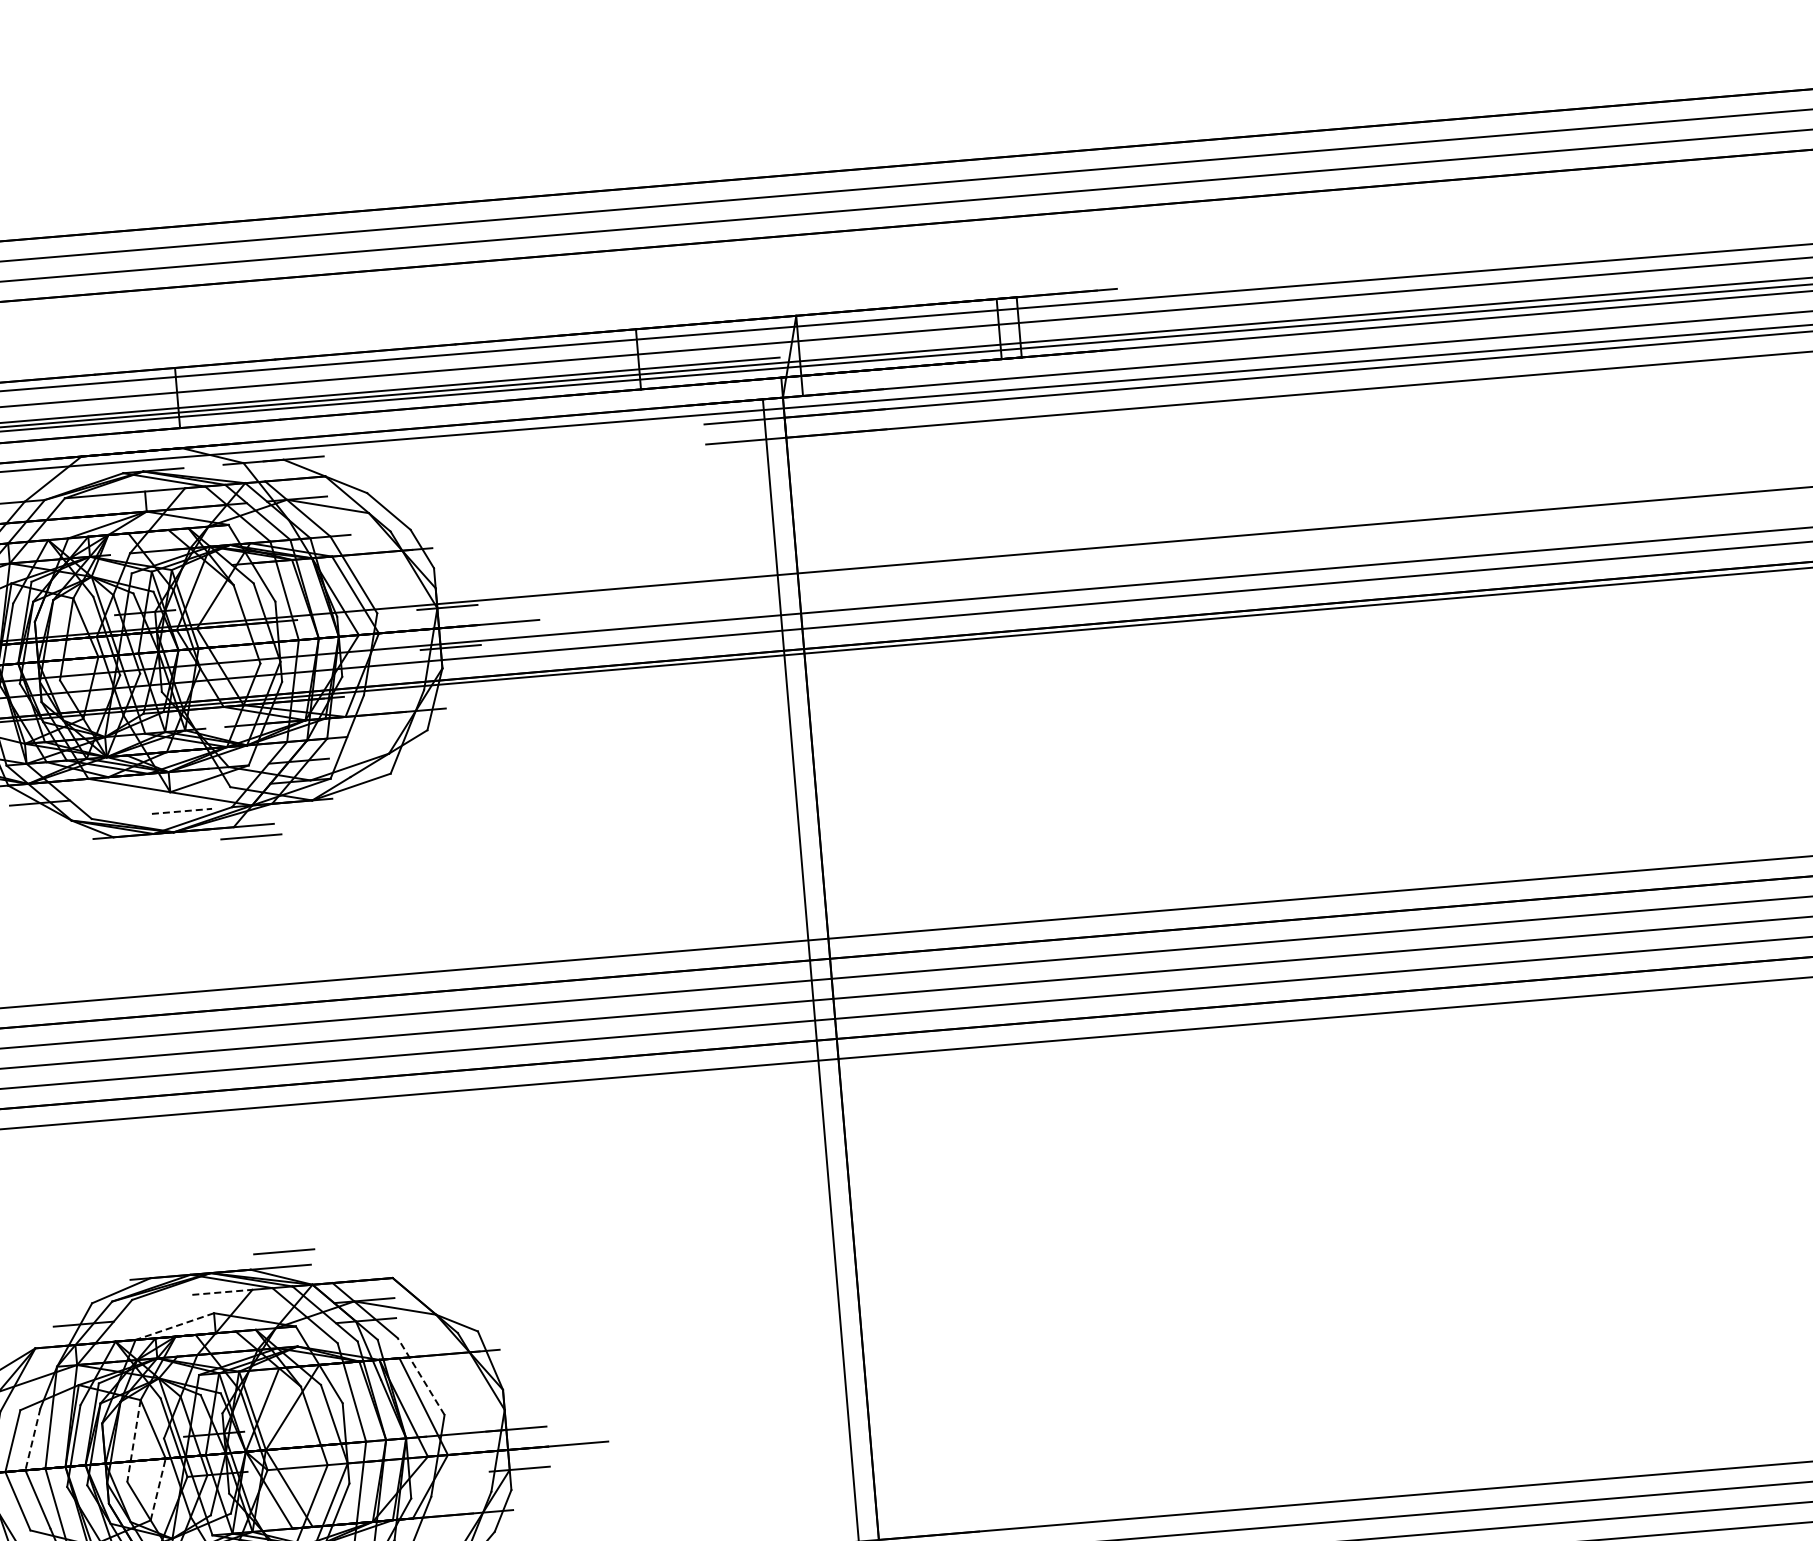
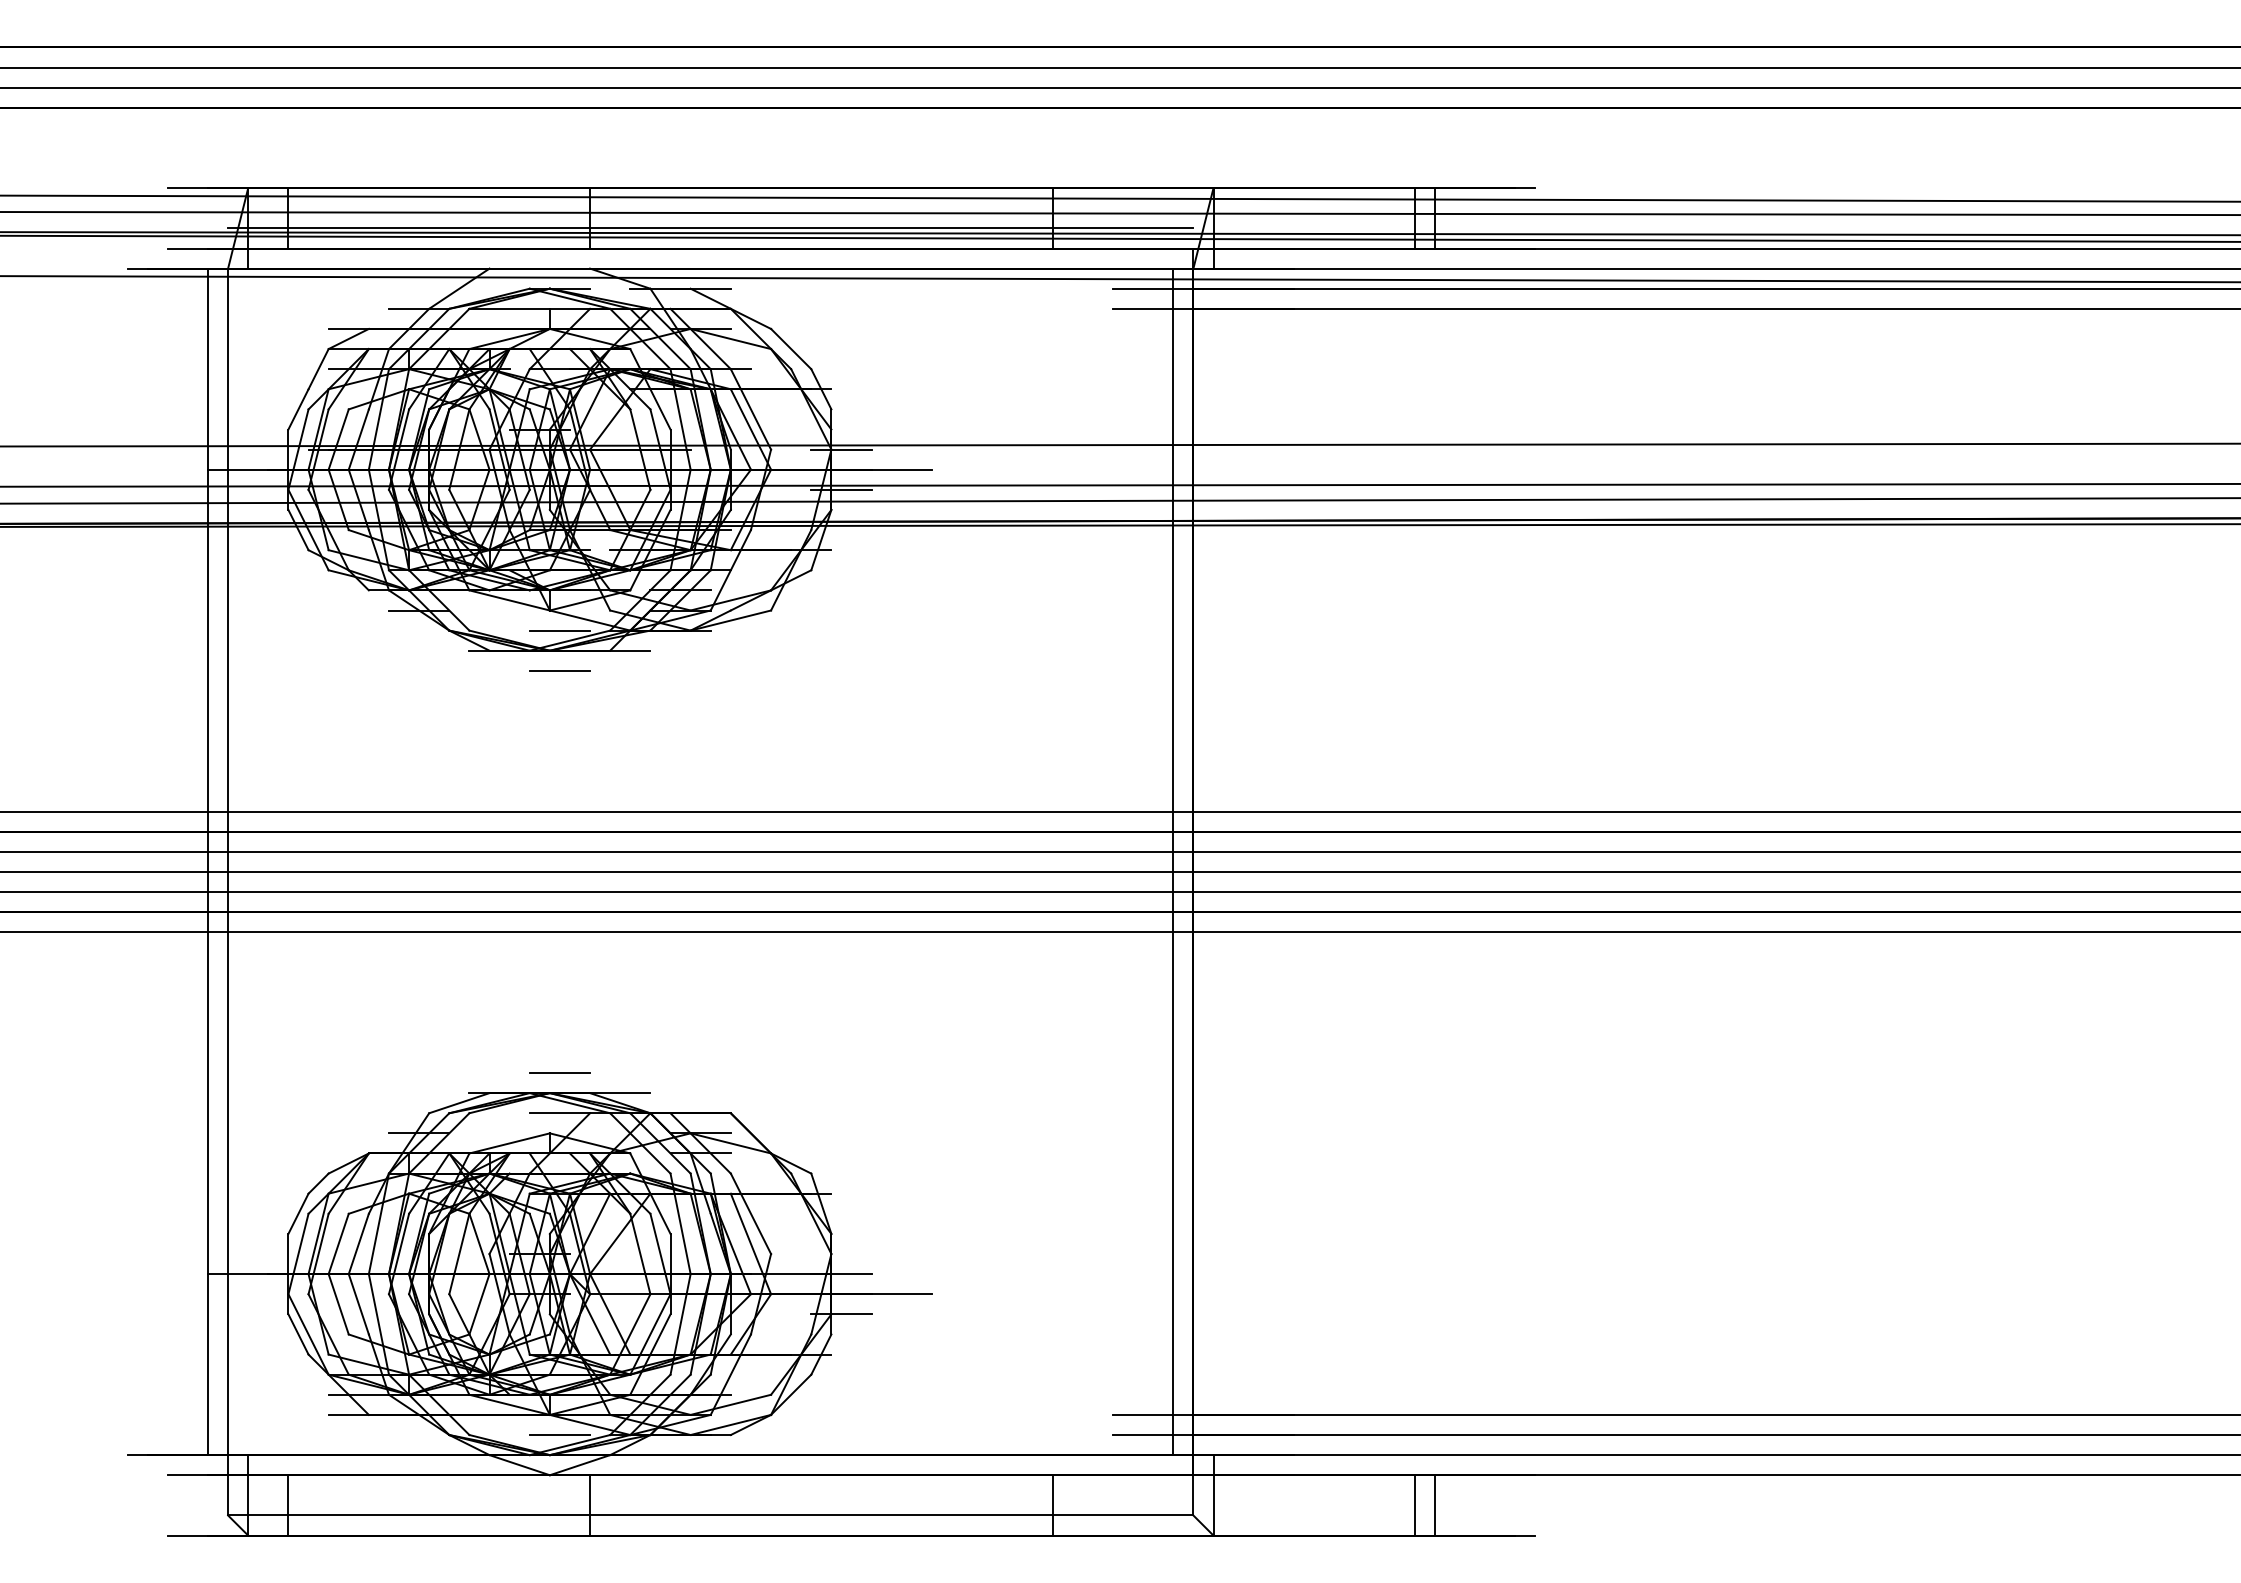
line: (182, 811) -> (560, 630), dashed -> solid
line: (250, 836) -> (559, 670), moved
line: (283, 1251) -> (559, 1072), moved
line: (222, 1292) -> (560, 1113), dashed -> solid
line: (174, 1326) -> (509, 1143), dashed -> solid
line: (420, 1376) -> (750, 1213), dashed -> solid
line: (32, 1438) -> (358, 1243), dashed -> solid
line: (134, 1441) -> (459, 1254), dashed -> solid
line: (158, 1489) -> (479, 1304), dashed -> solid

